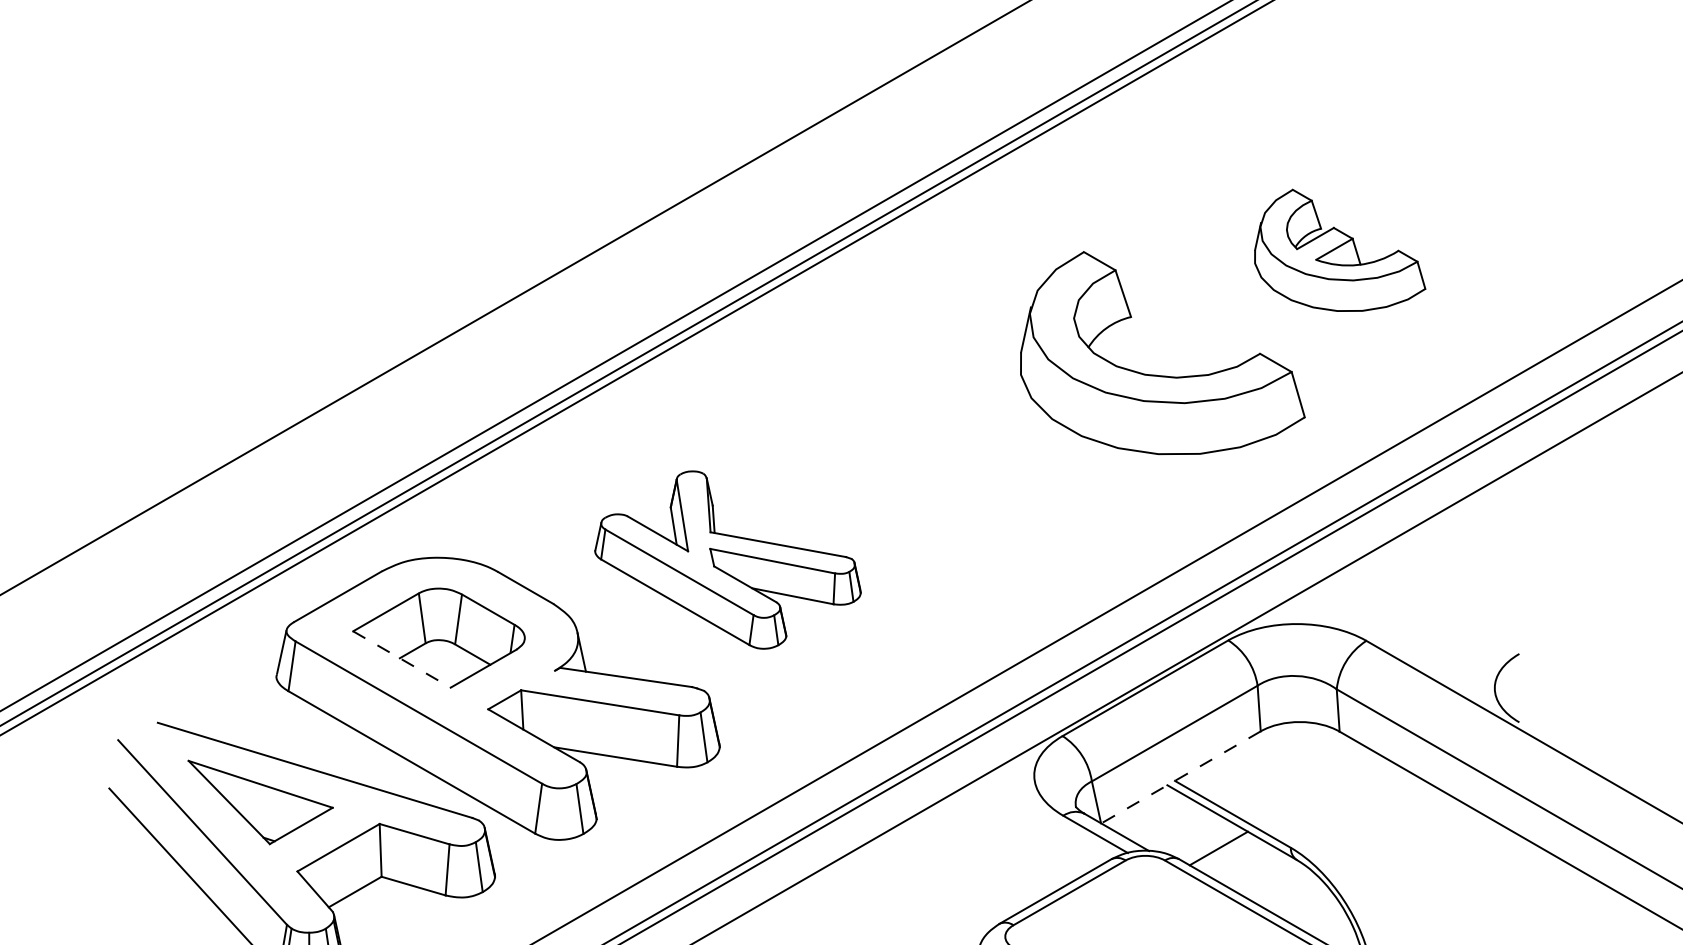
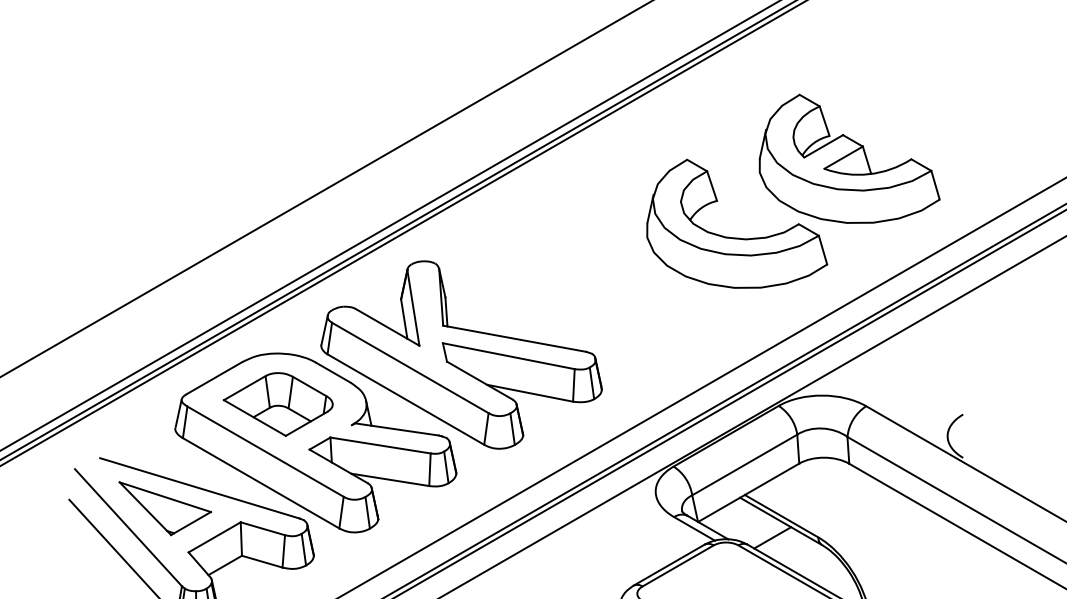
part: (1339, 250) -> (849, 158), size x1.67
part: (727, 559) -> (461, 354), size x1.67
line: (401, 660) -> (254, 418), dashed -> solid
line: (1180, 778) -> (748, 493), dashed -> solid

